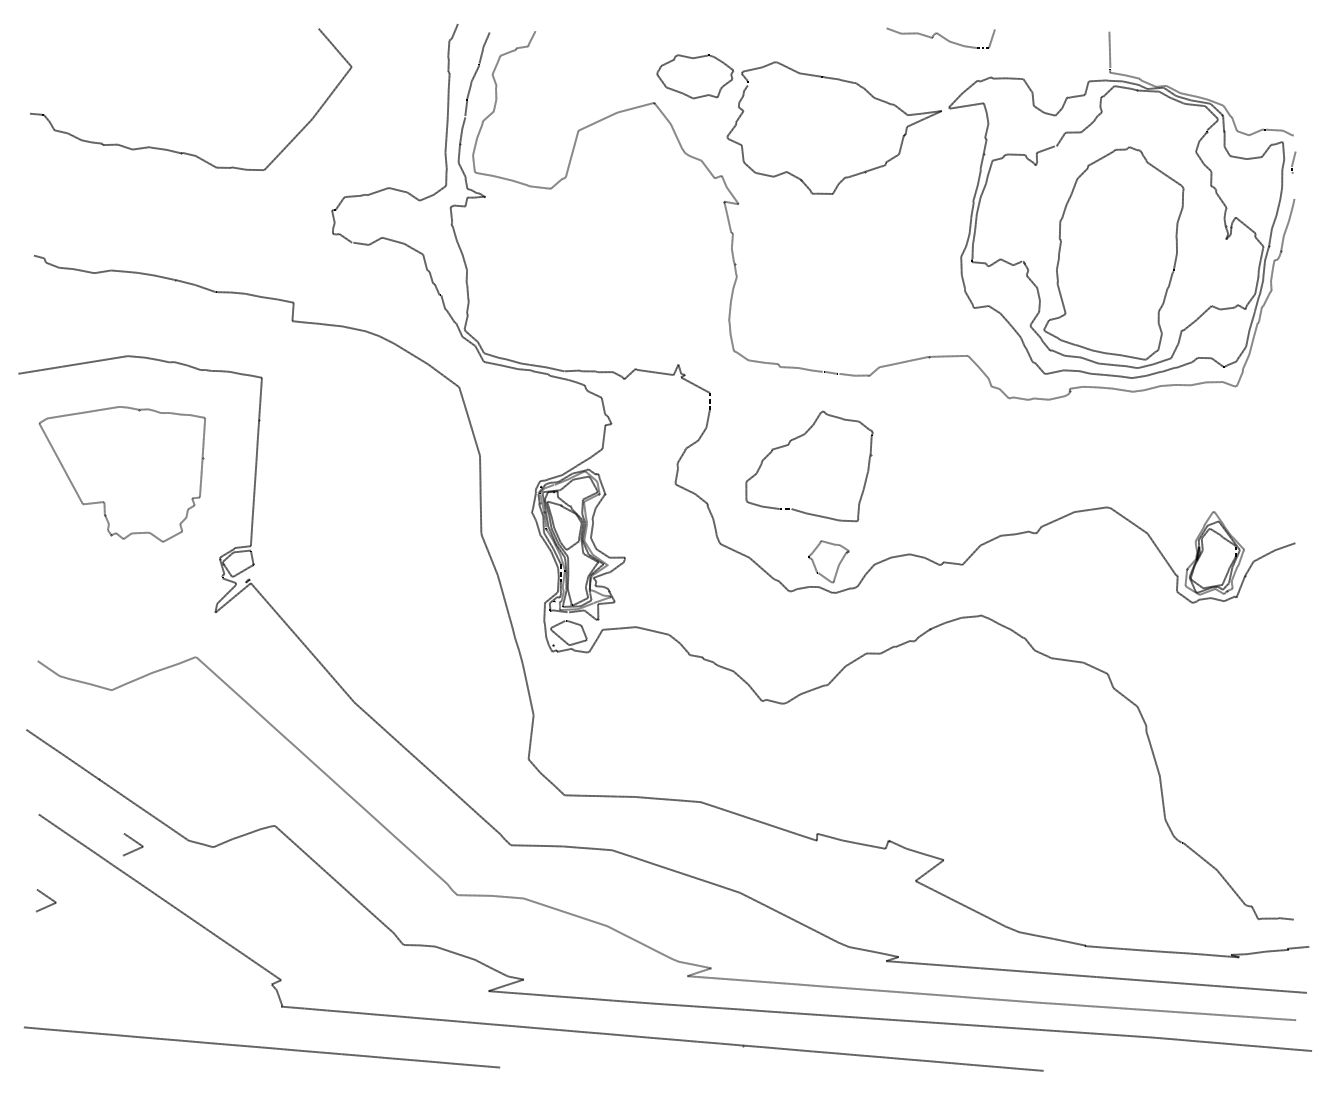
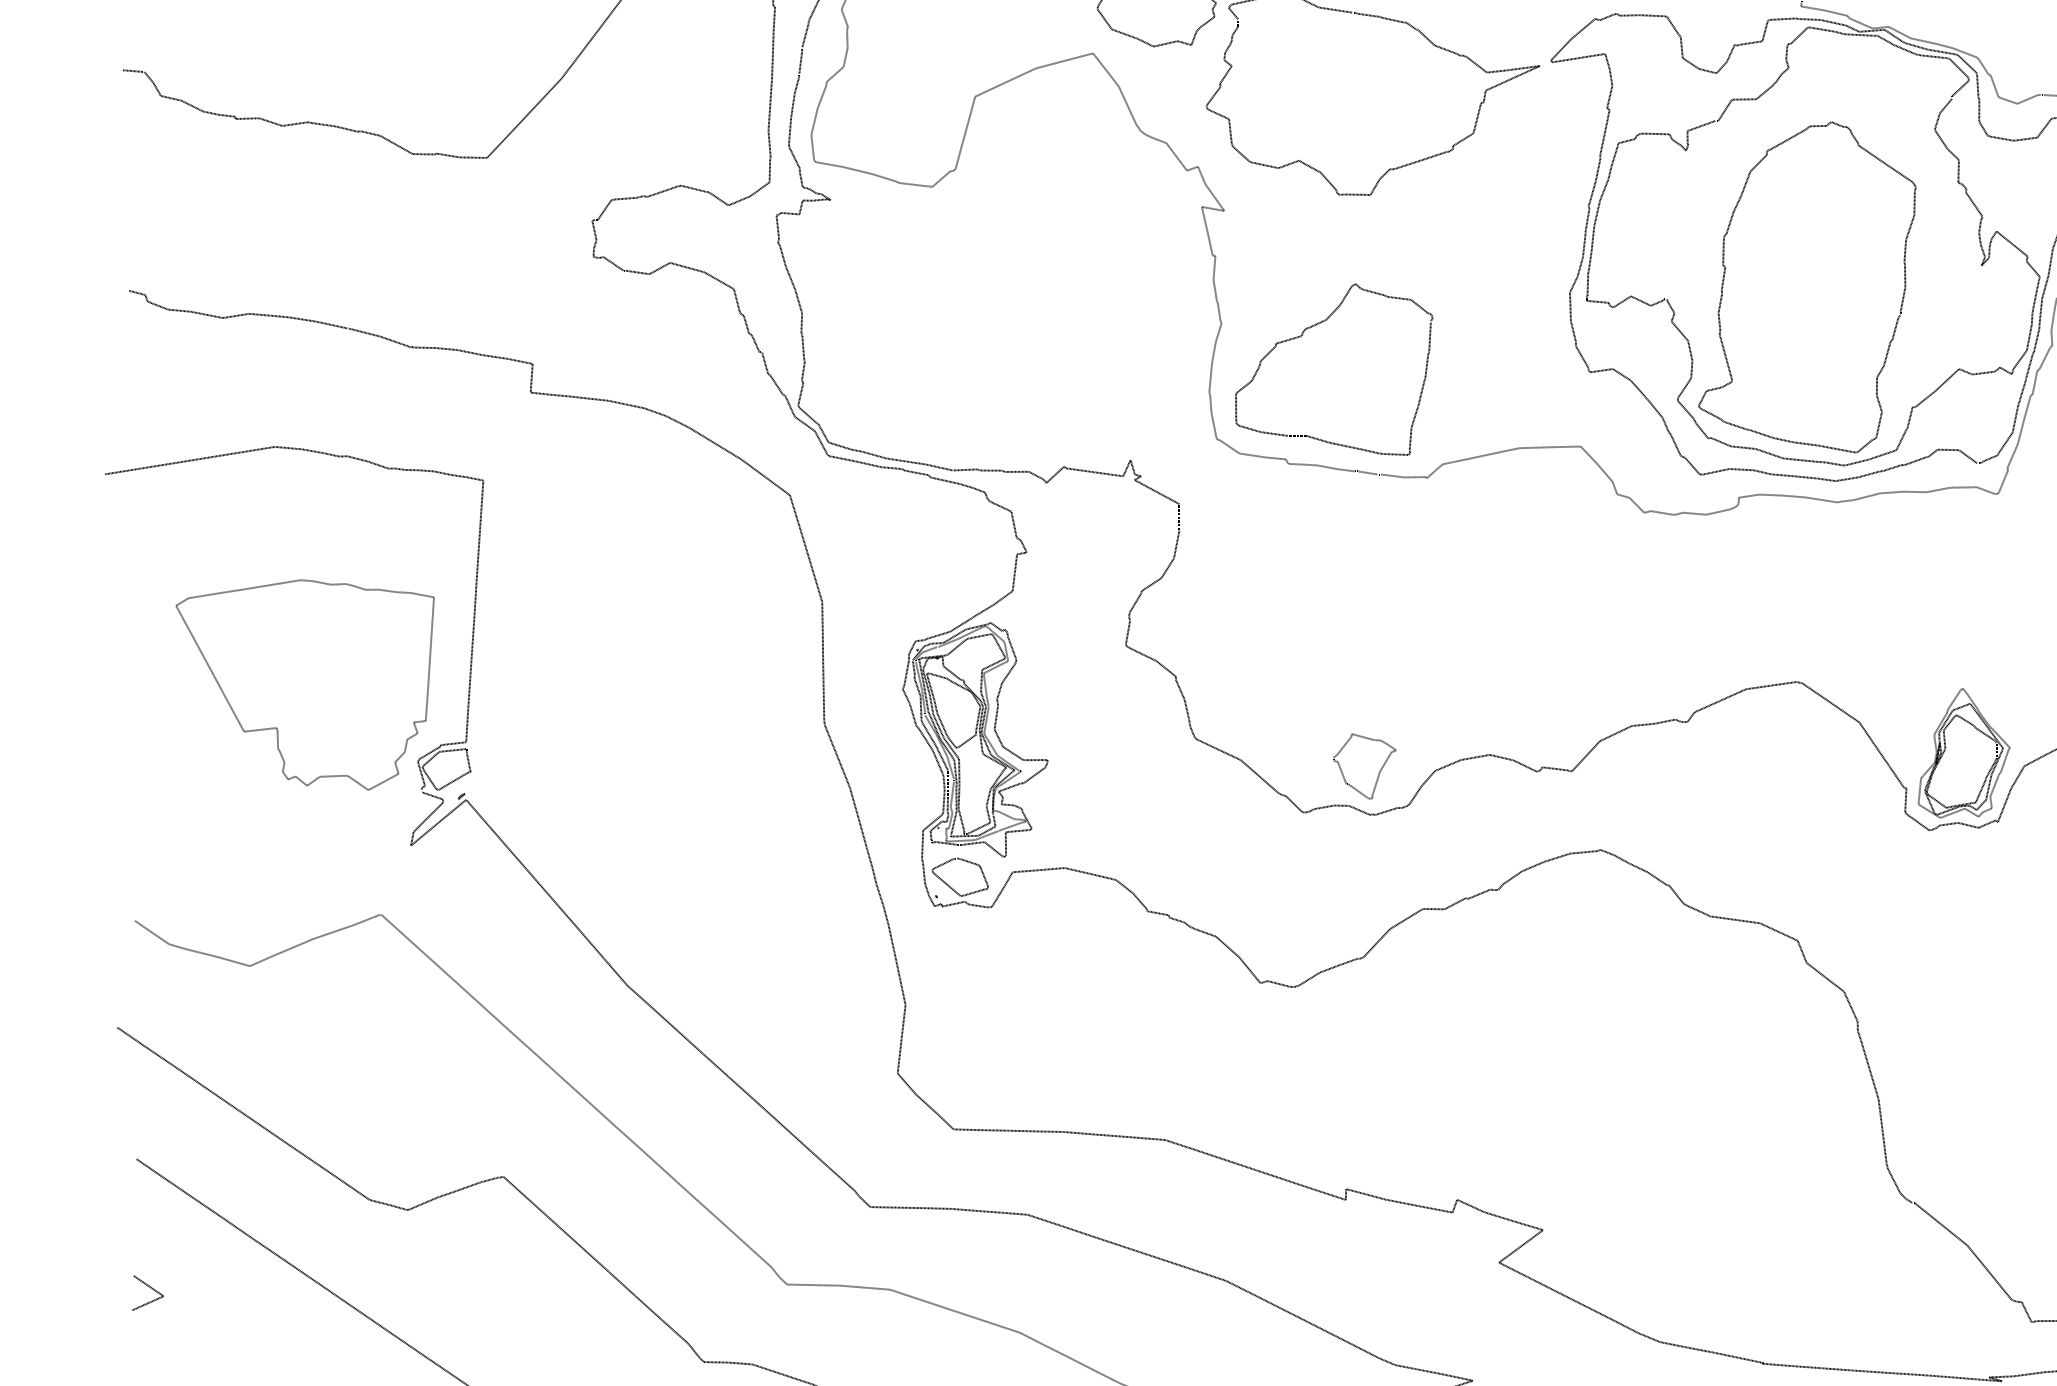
part: (788, 445) -> (1301, 337), moved
part: (121, 474) -> (303, 685), moved
line: (135, 842) -> (286, 1202), removed

